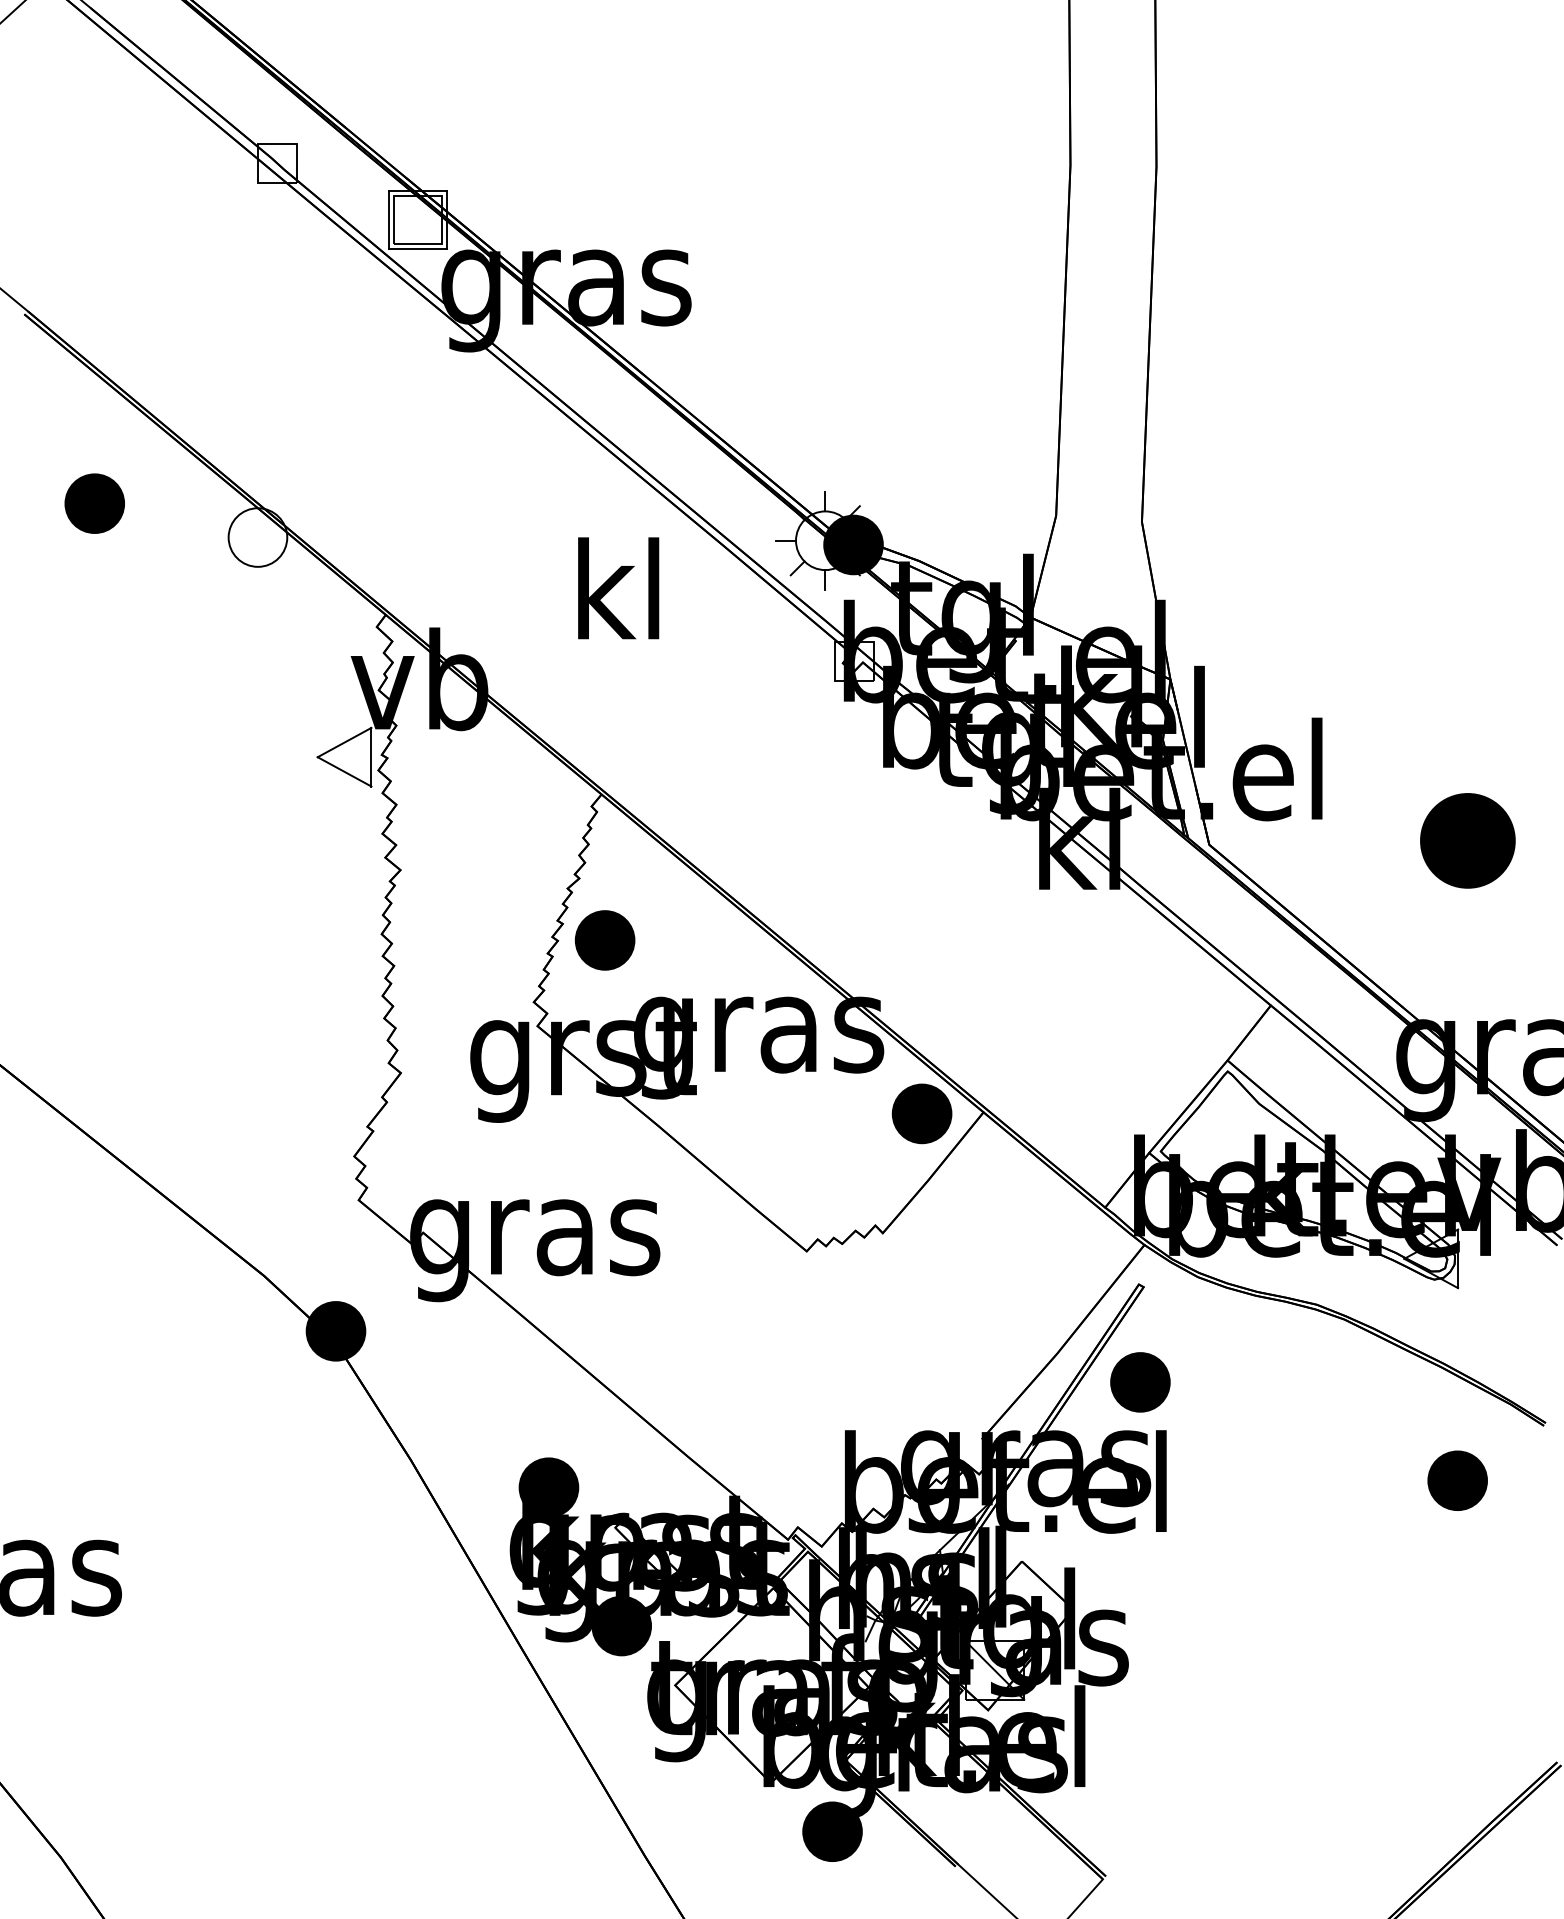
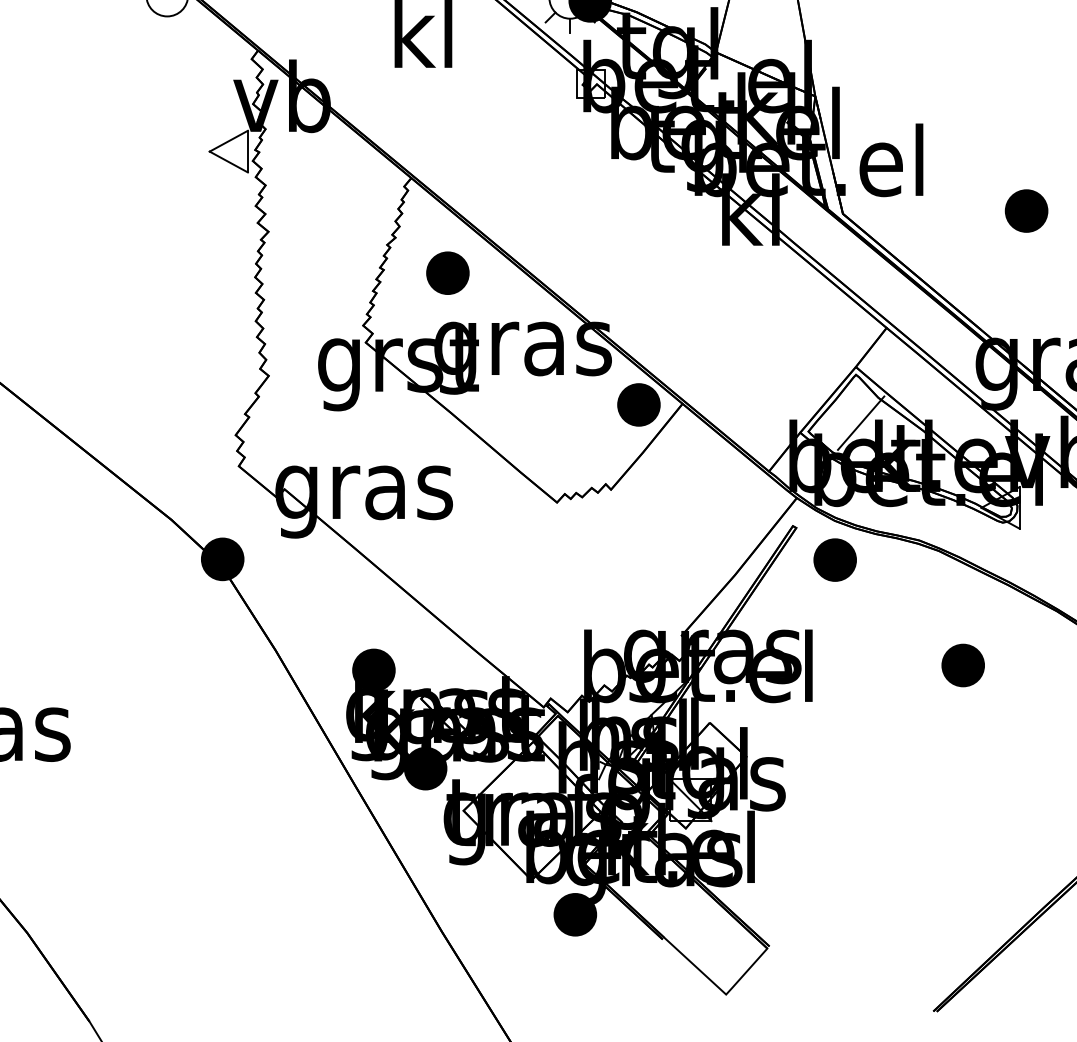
part: (1467, 840) -> (1026, 210), size x0.62
part: (604, 940) -> (447, 273), moved
line: (1234, 1139) -> (860, 423), added
part: (1140, 1382) -> (835, 560), moved
part: (1457, 1480) -> (963, 665), moved

